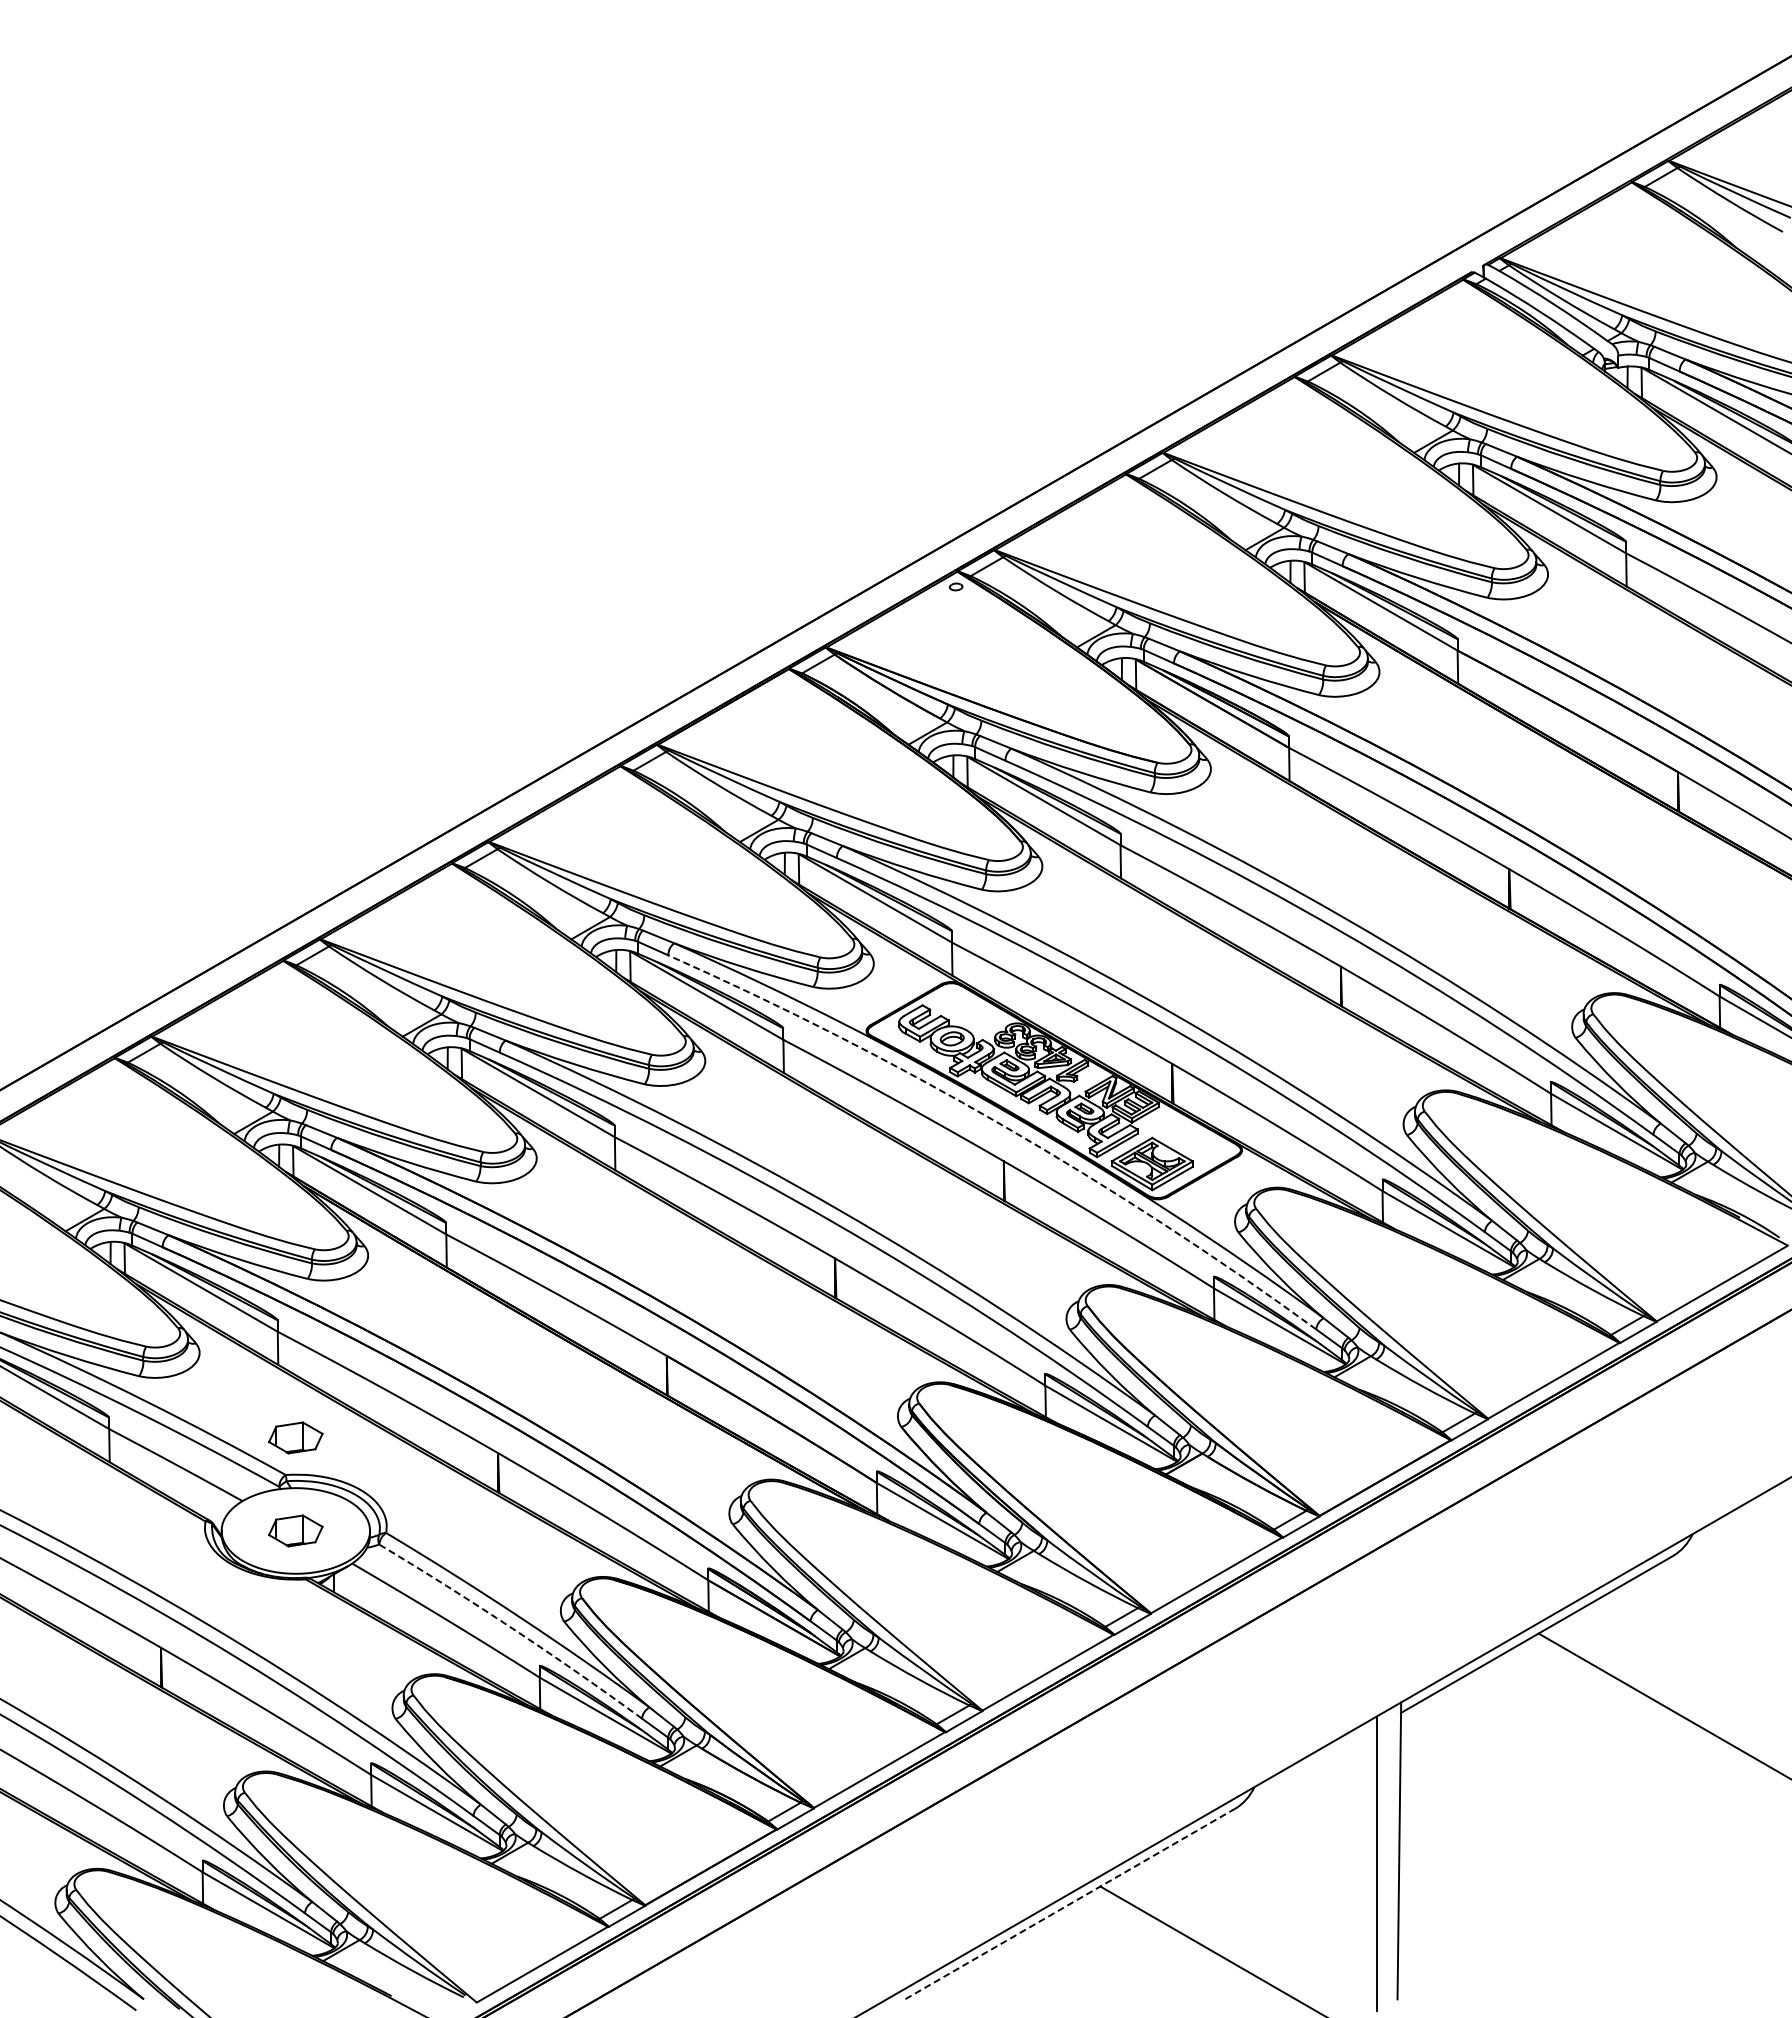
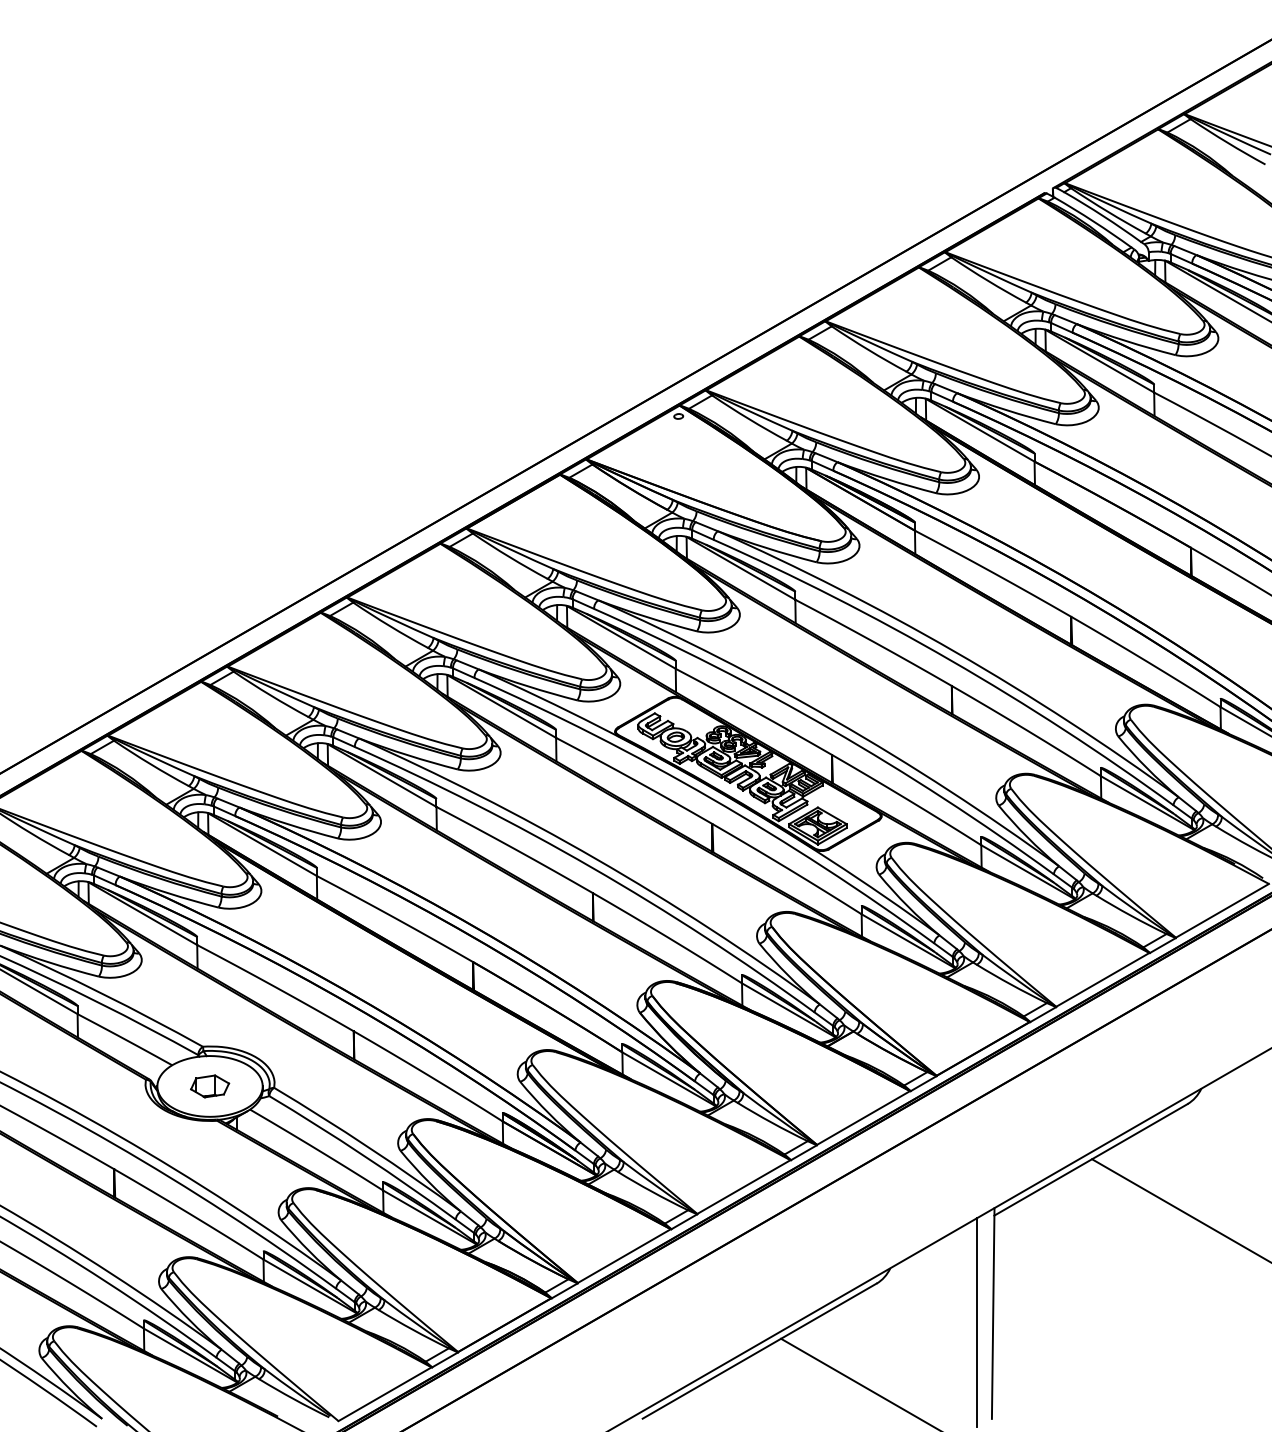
arc: (1002, 1125) -> (711, 798), dashed -> solid
part: (295, 1437) -> (209, 1020), removed
arc: (512, 1628) -> (363, 1155), dashed -> solid
line: (1070, 1903) -> (759, 1350), dashed -> solid

